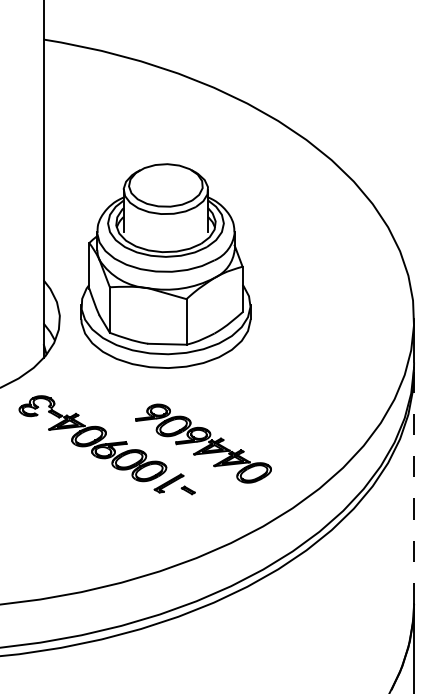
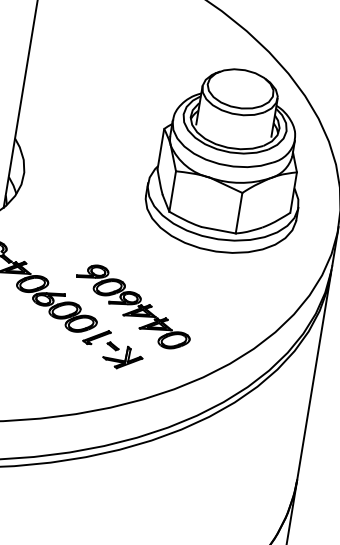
part: (165, 265) -> (228, 160), moved
line: (414, 487) -> (314, 376), dashed -> solid
part: (200, 500) -> (122, 357), added

